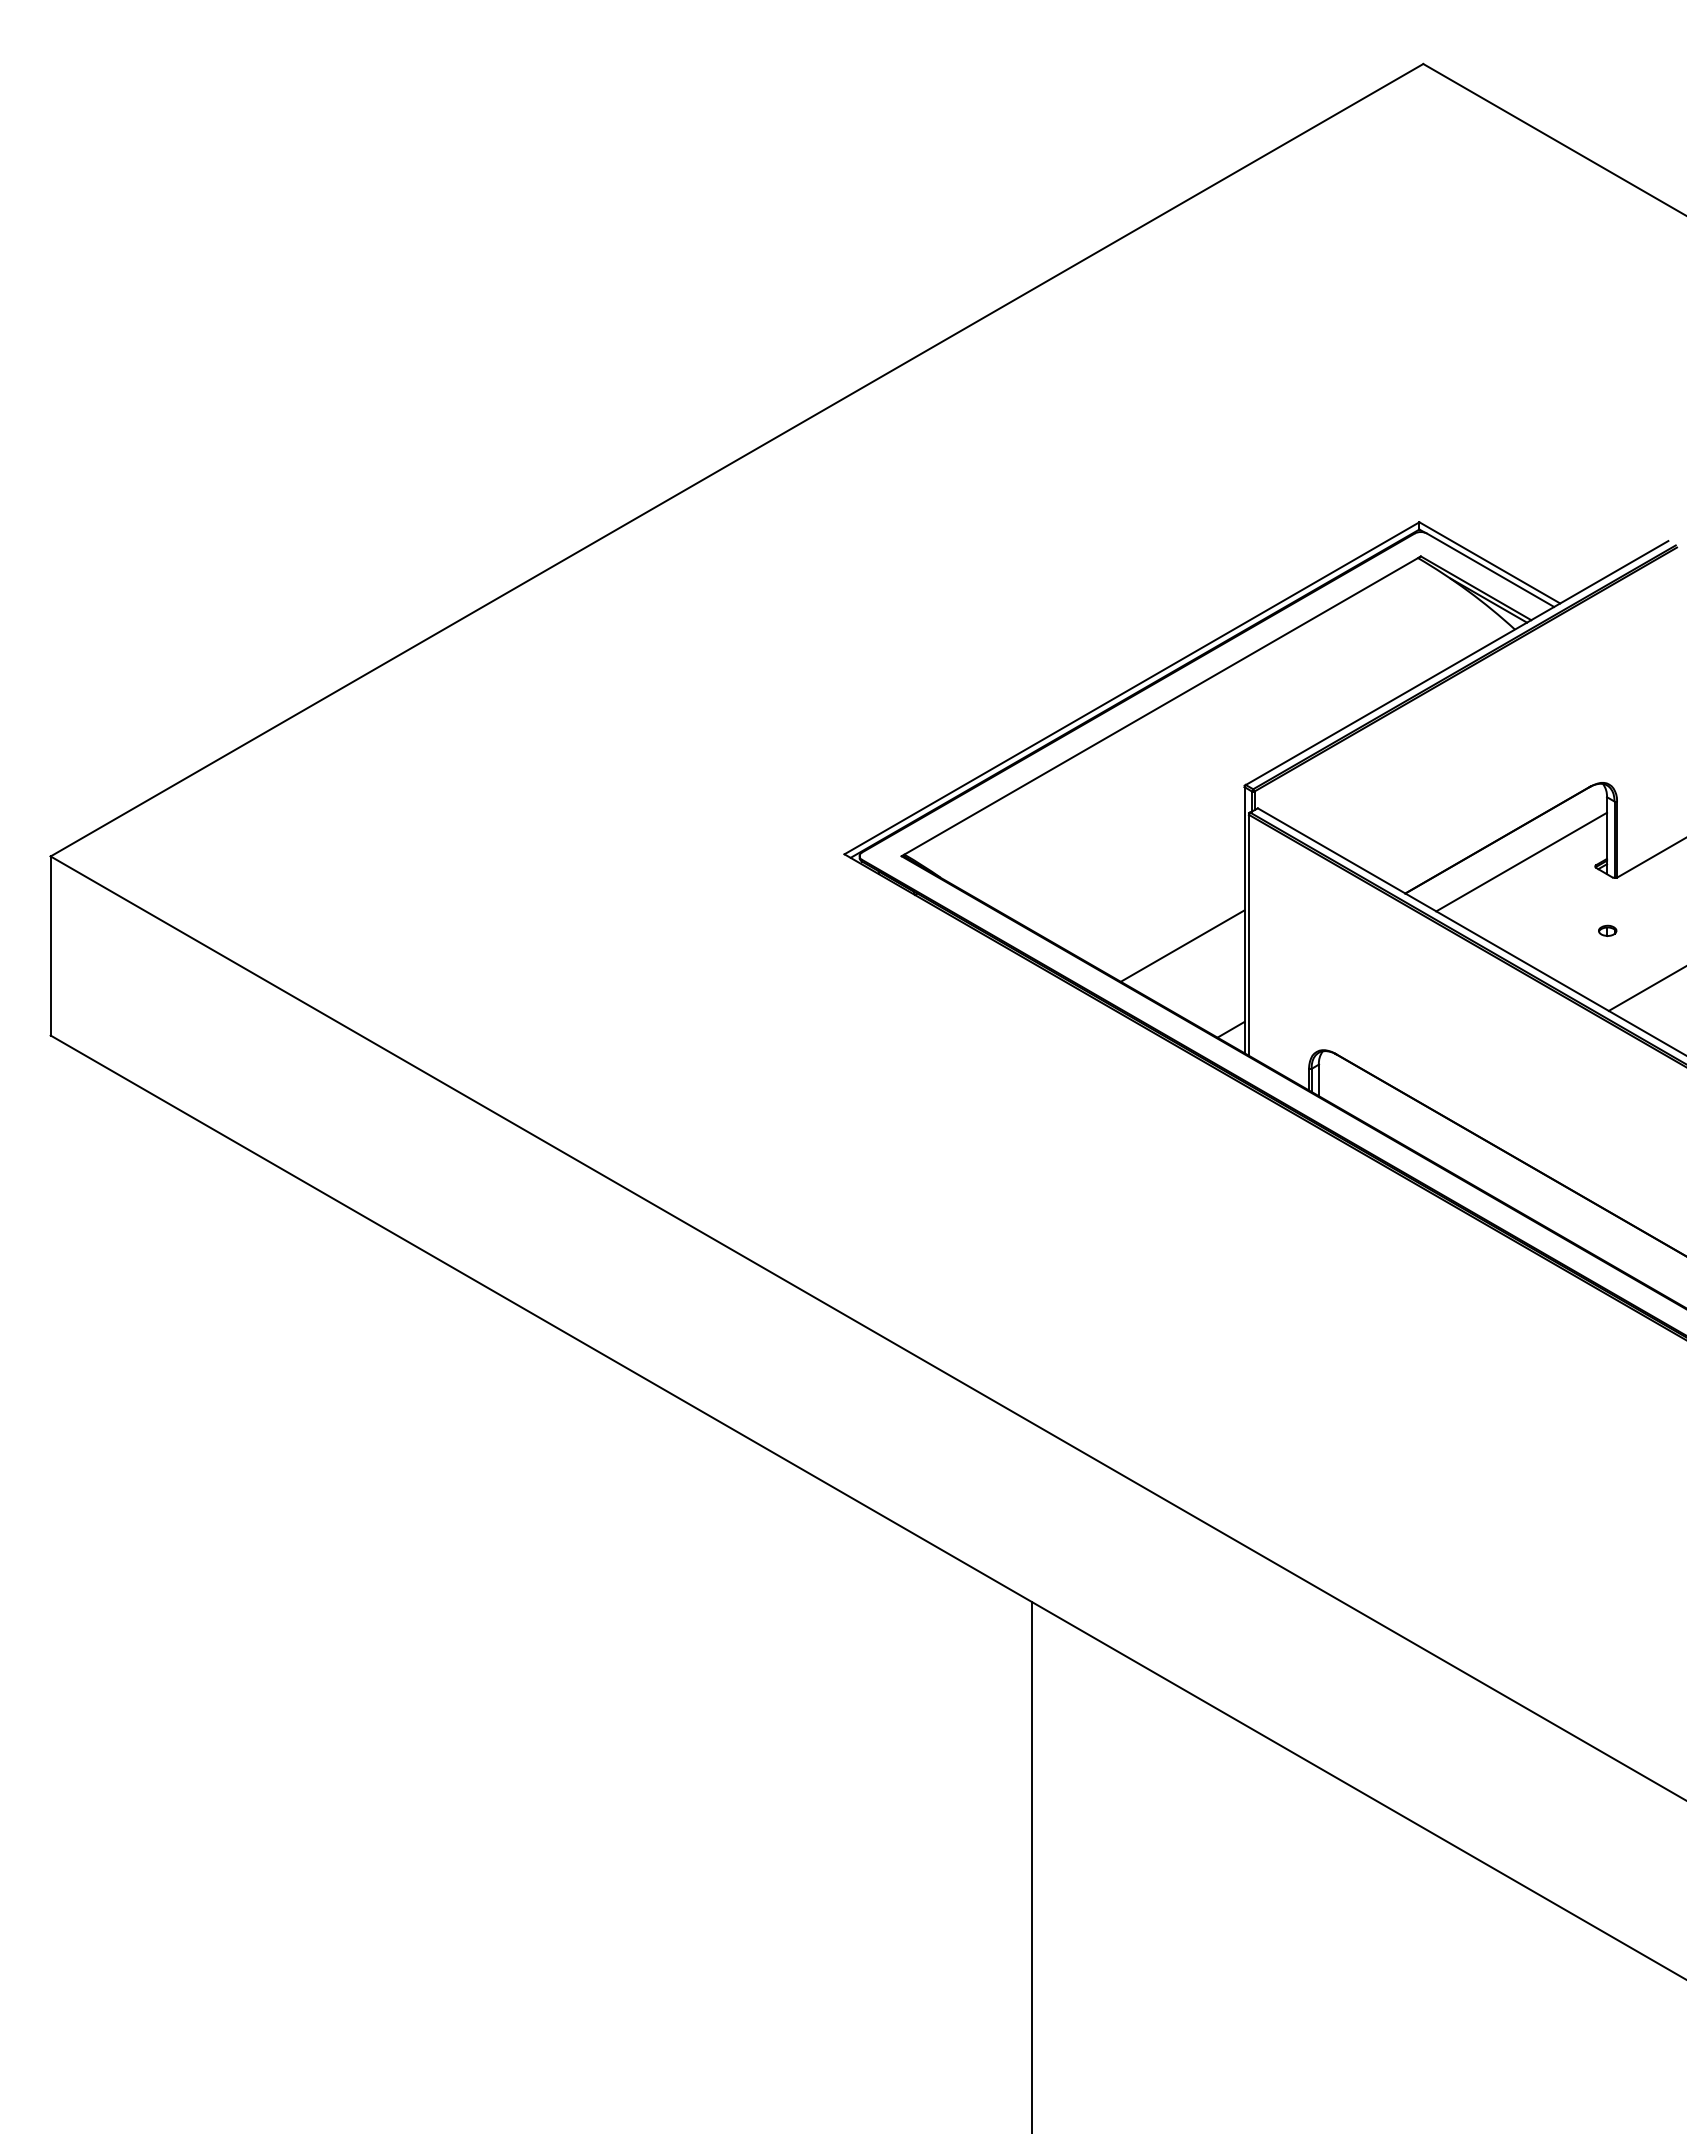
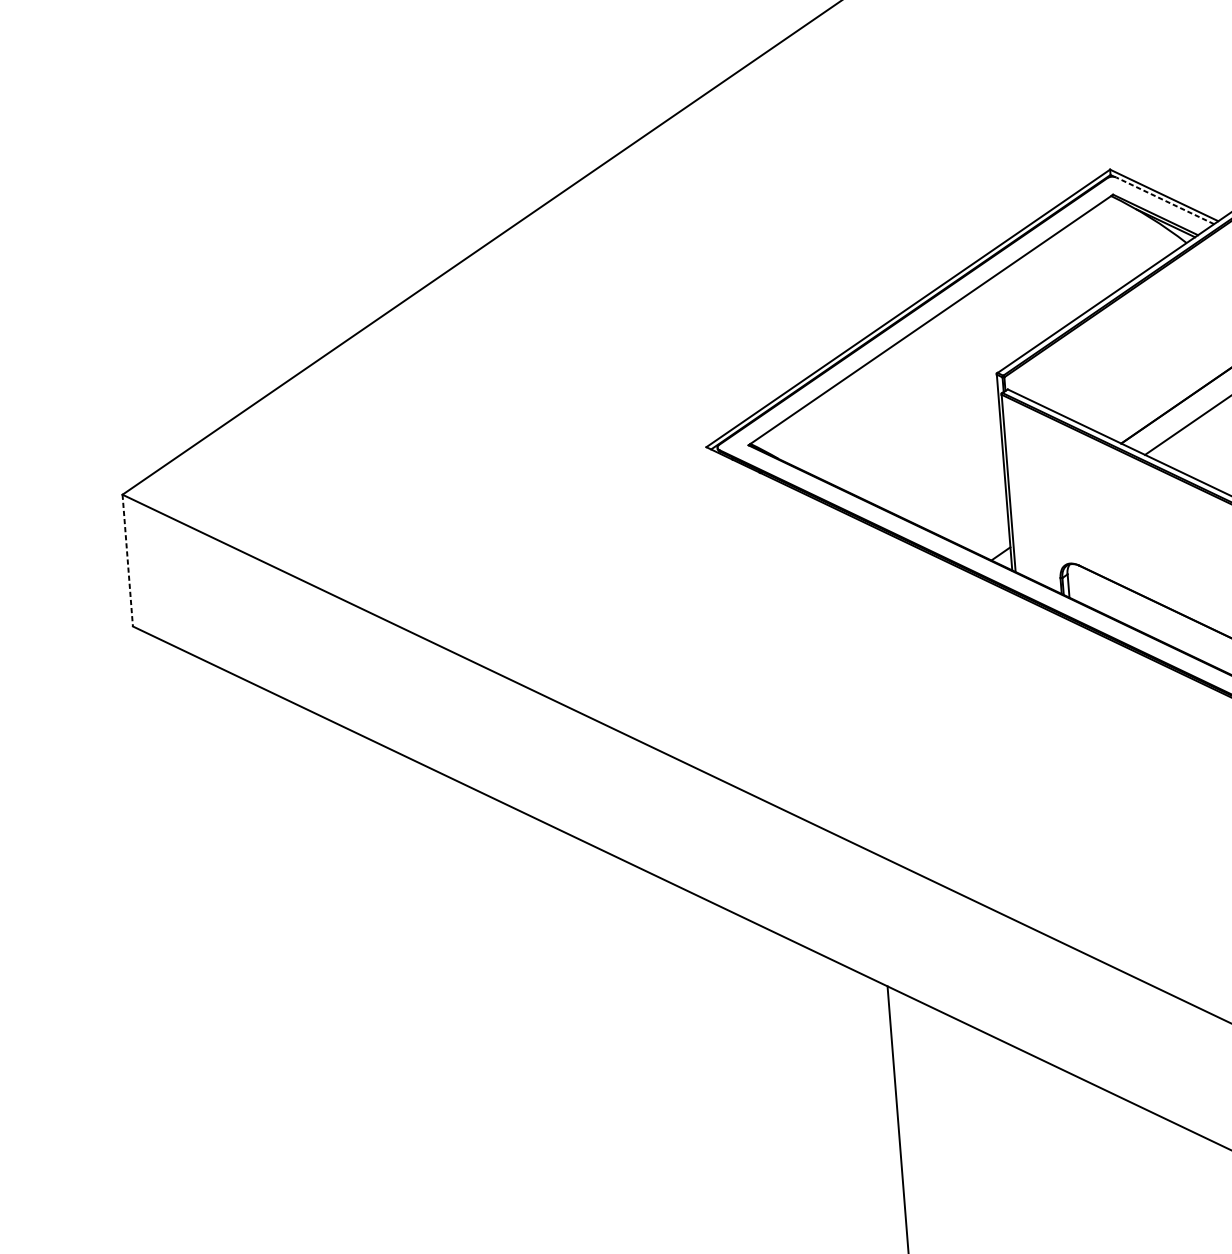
line: (1490, 570) -> (1165, 201), solid -> dashed
line: (50, 945) -> (127, 560), solid -> dashed
line: (1182, 945) -> (960, 494), removed

